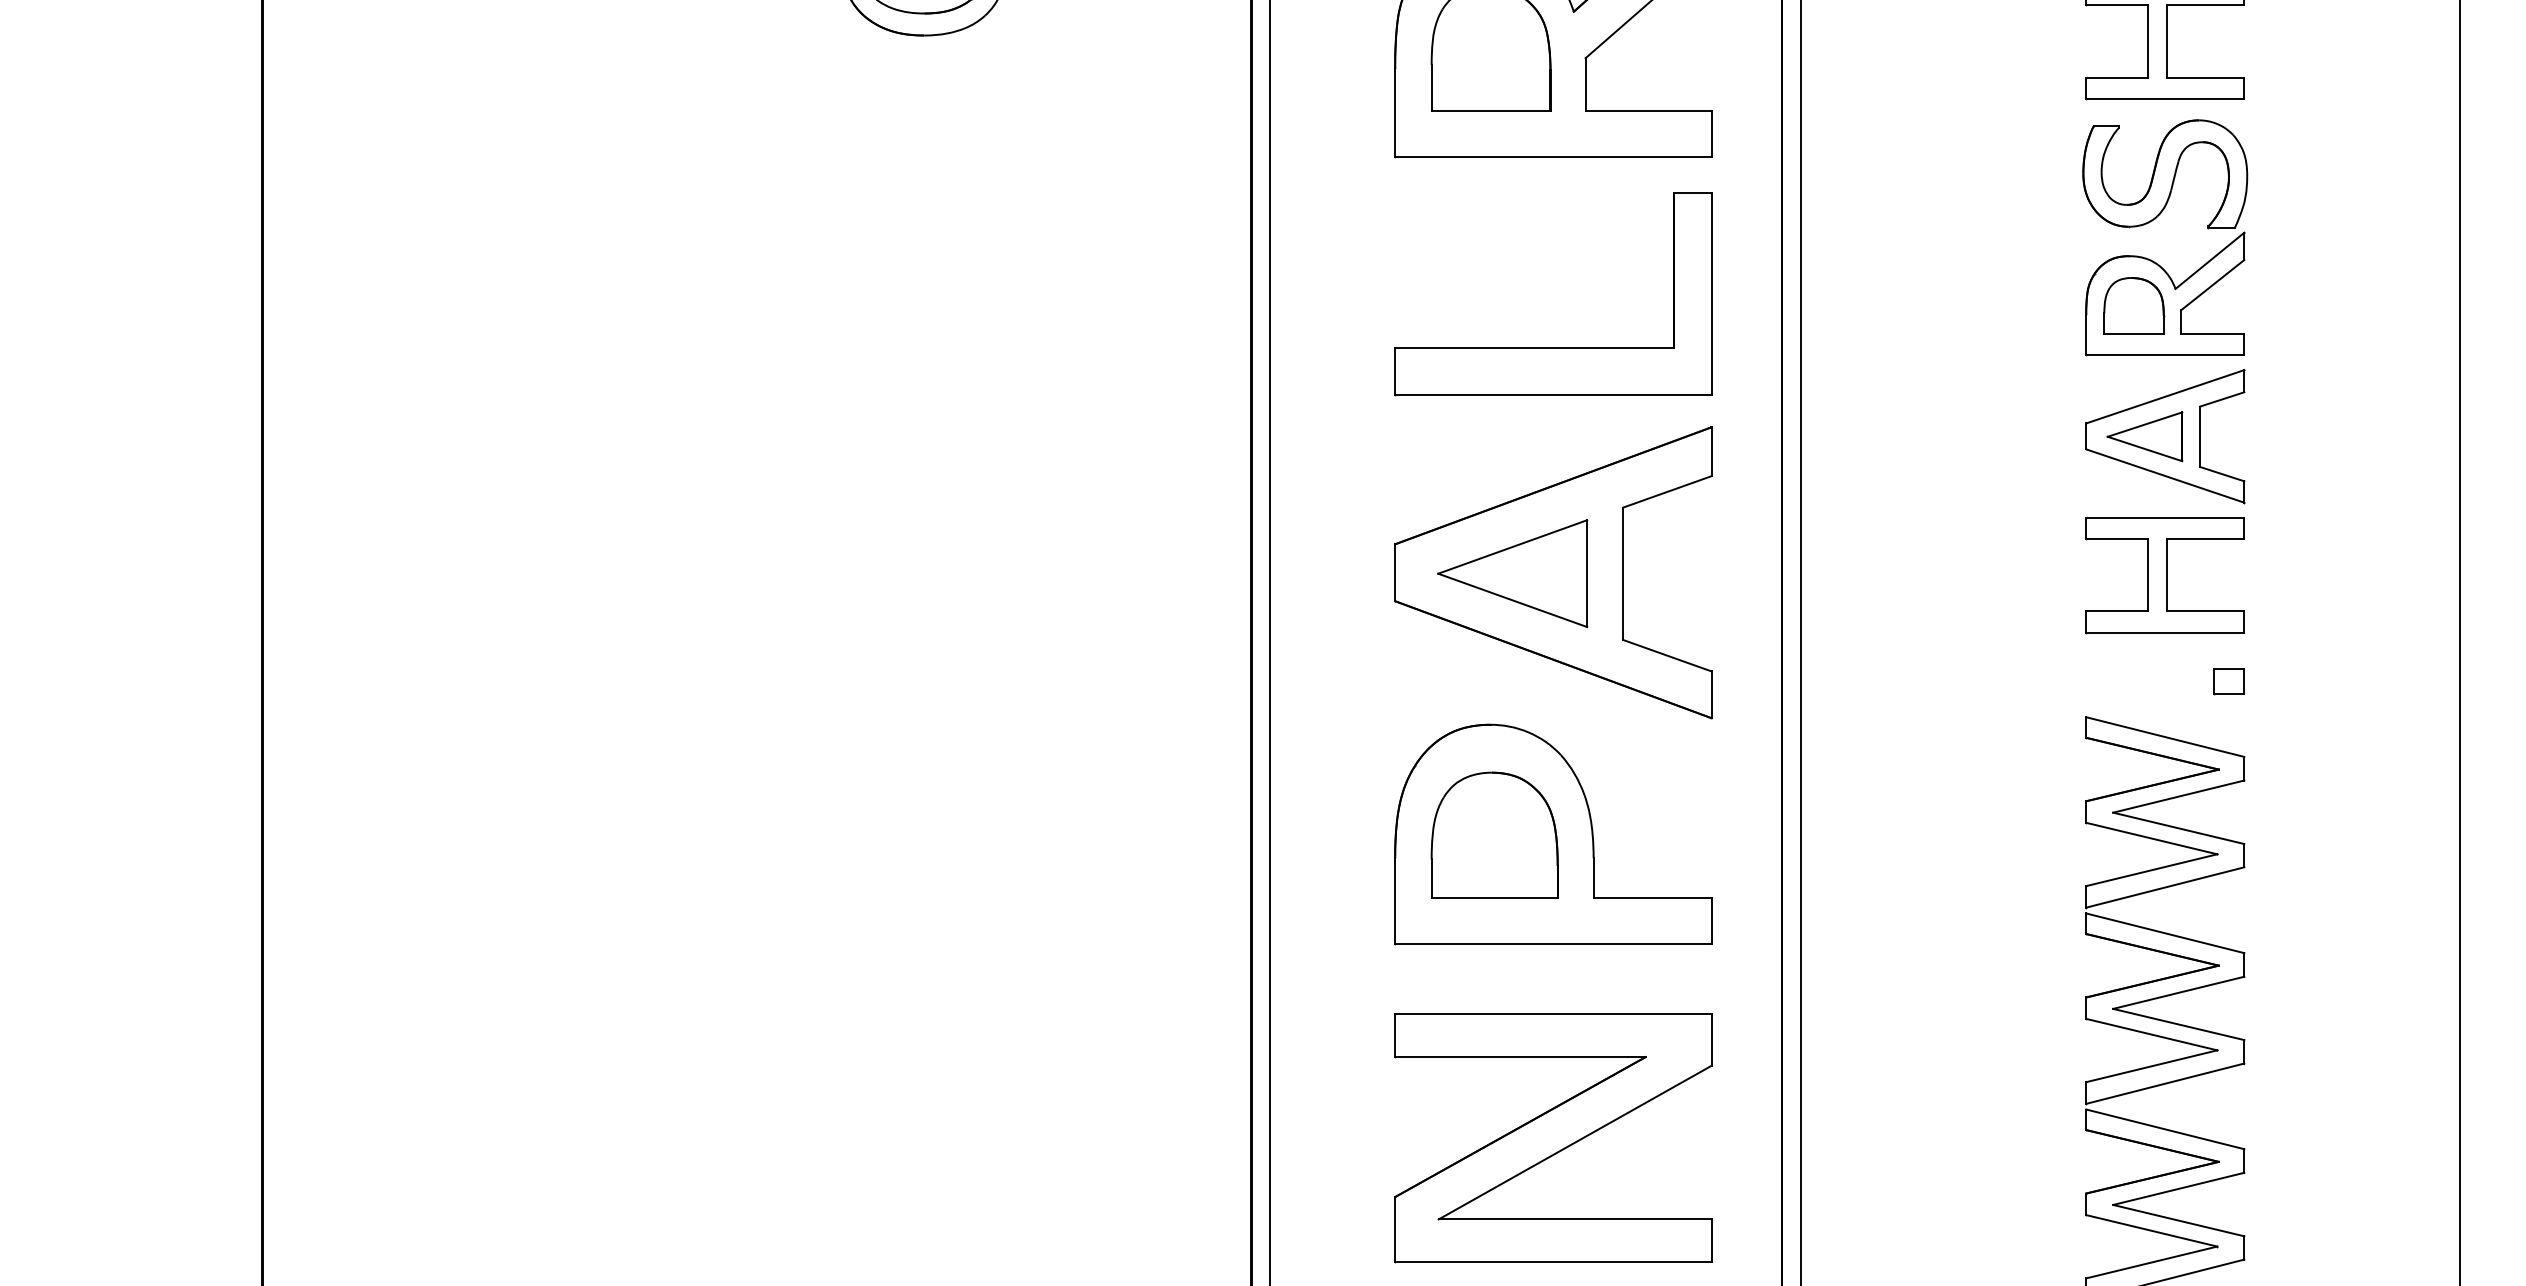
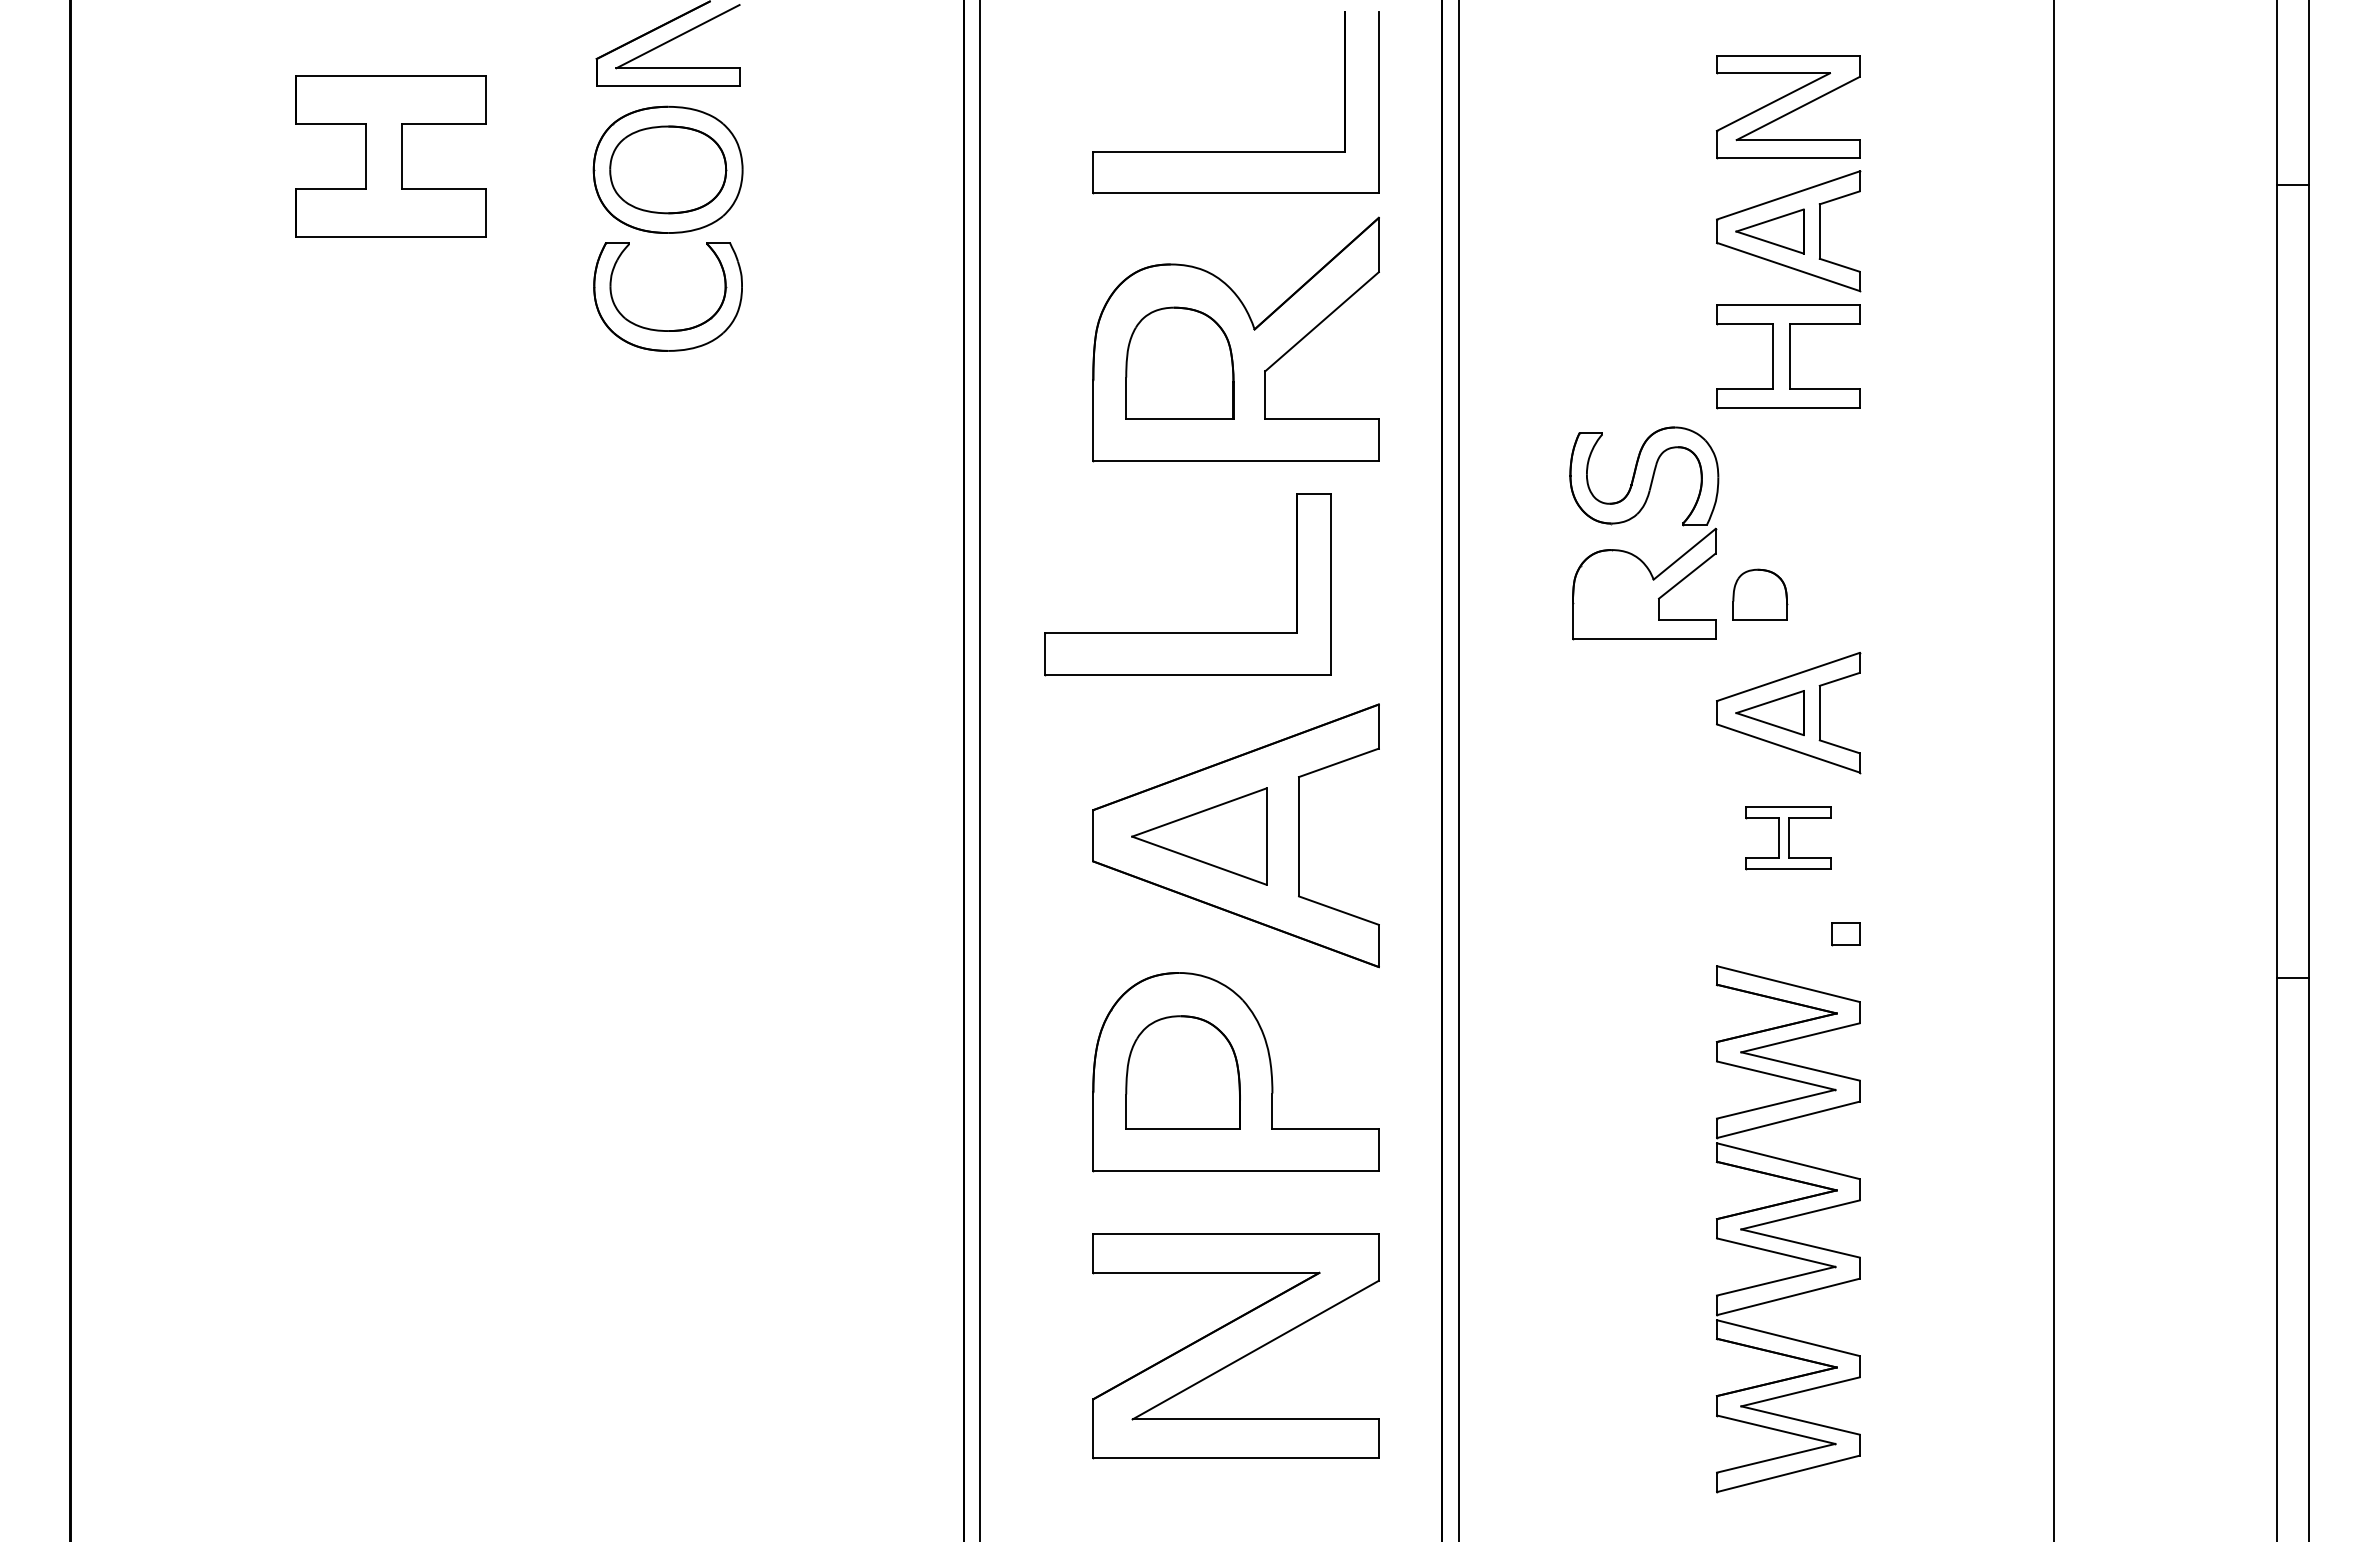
part: (2153, 221) -> (1633, 518), moved
part: (1552, 347) -> (1187, 632), moved
part: (2165, 575) -> (1788, 838), size x0.6

